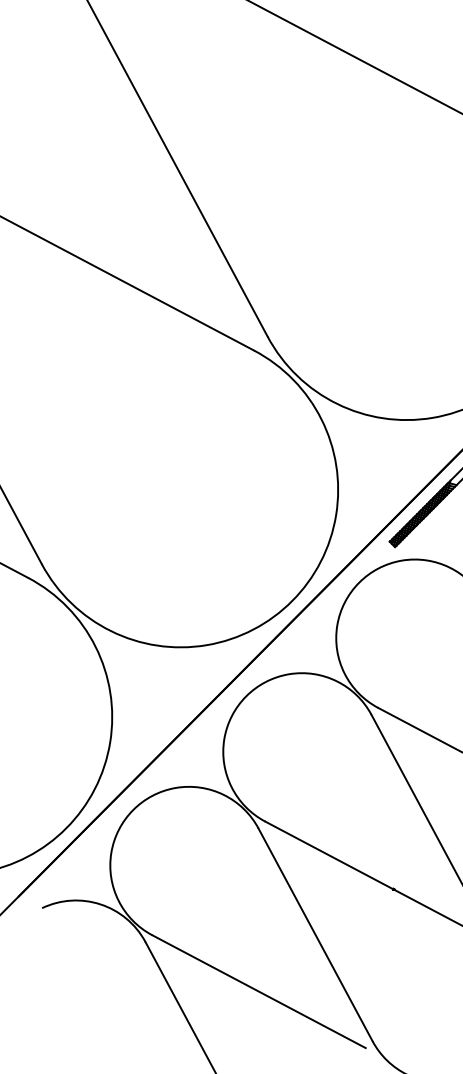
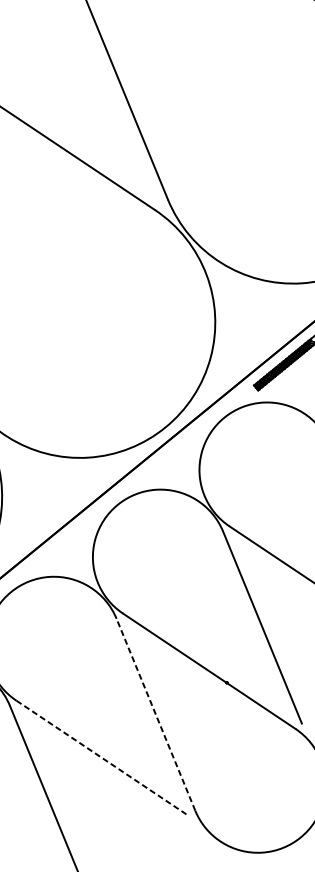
line: (315, 934) -> (155, 714), solid -> dashed
line: (259, 991) -> (103, 758), solid -> dashed

